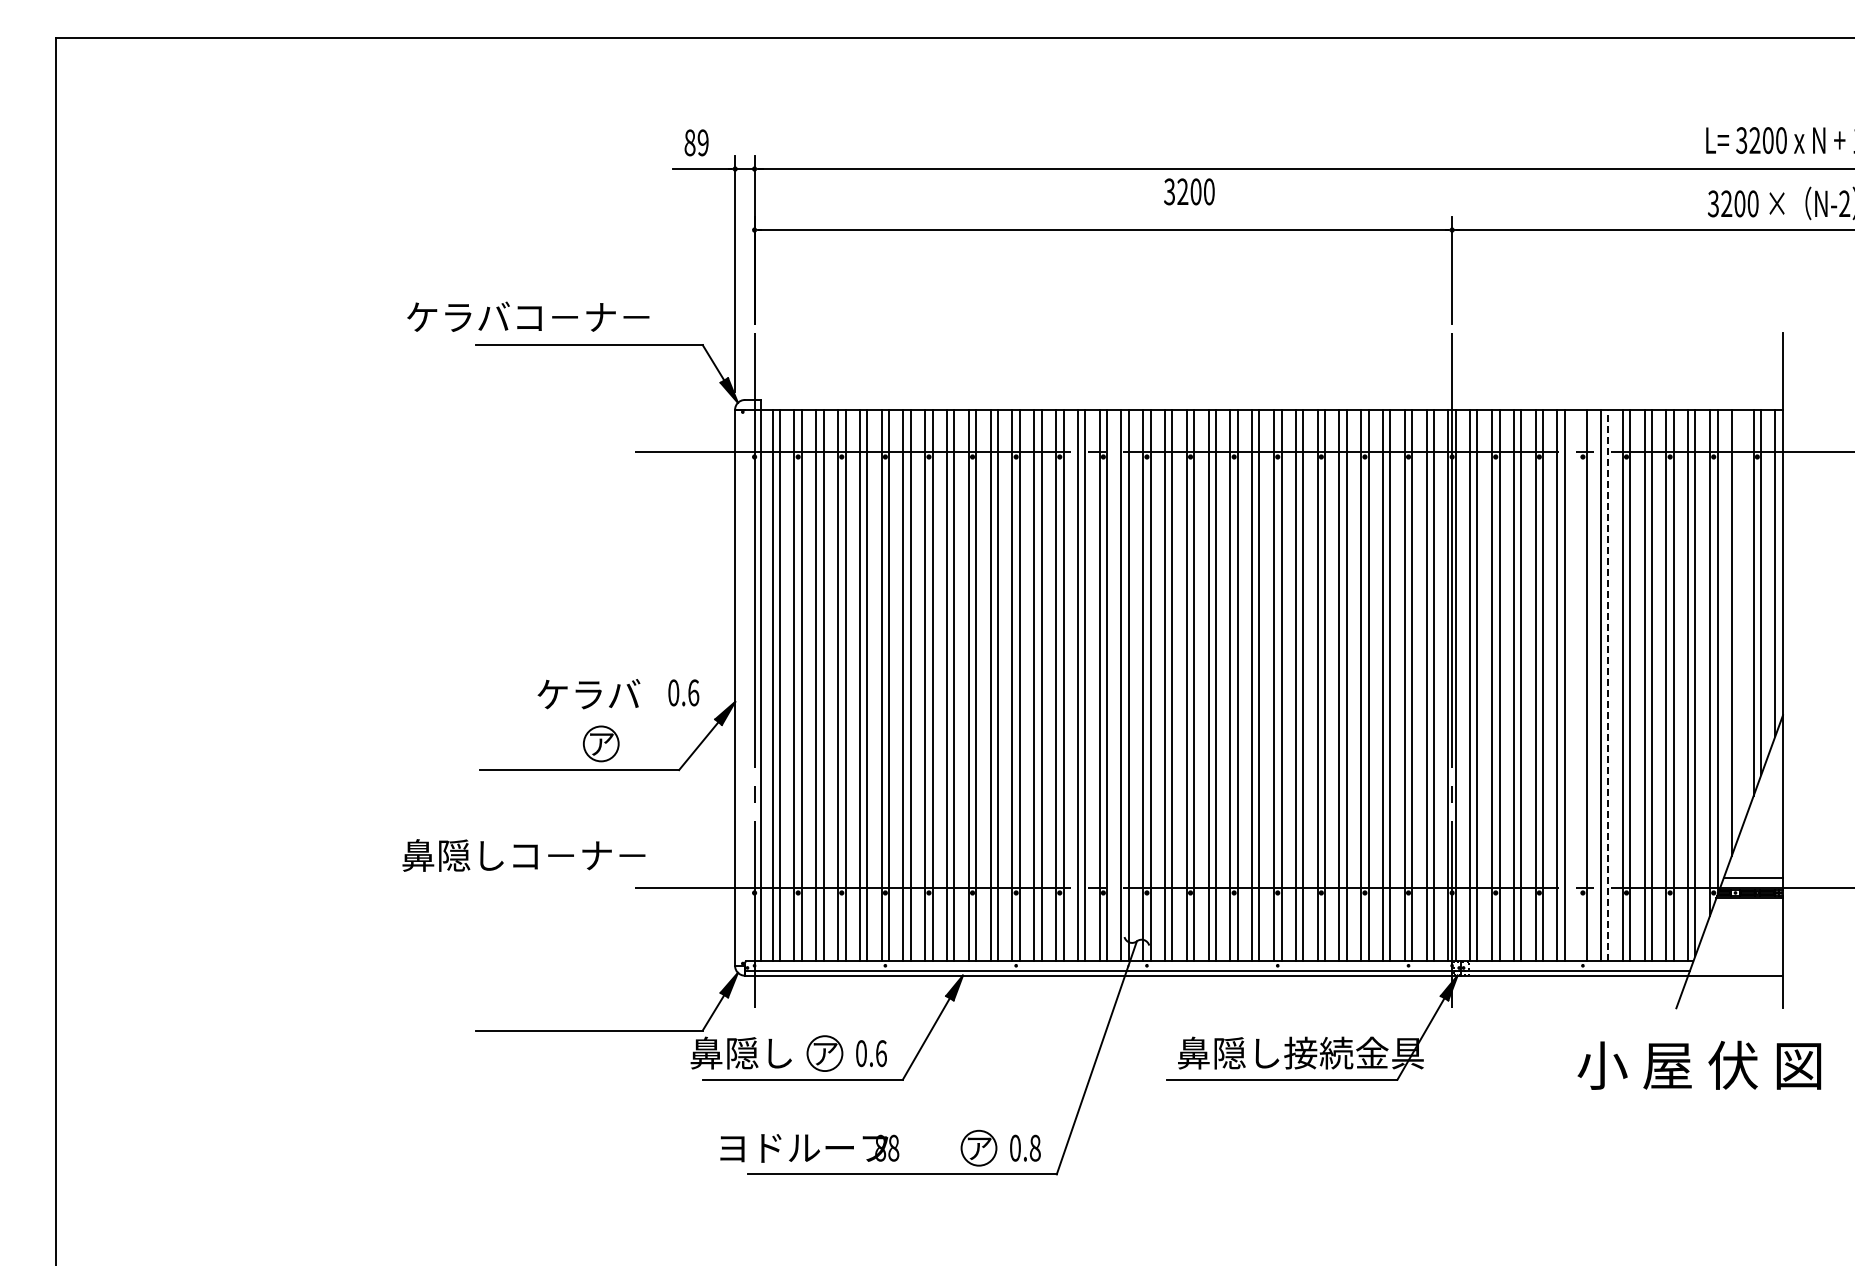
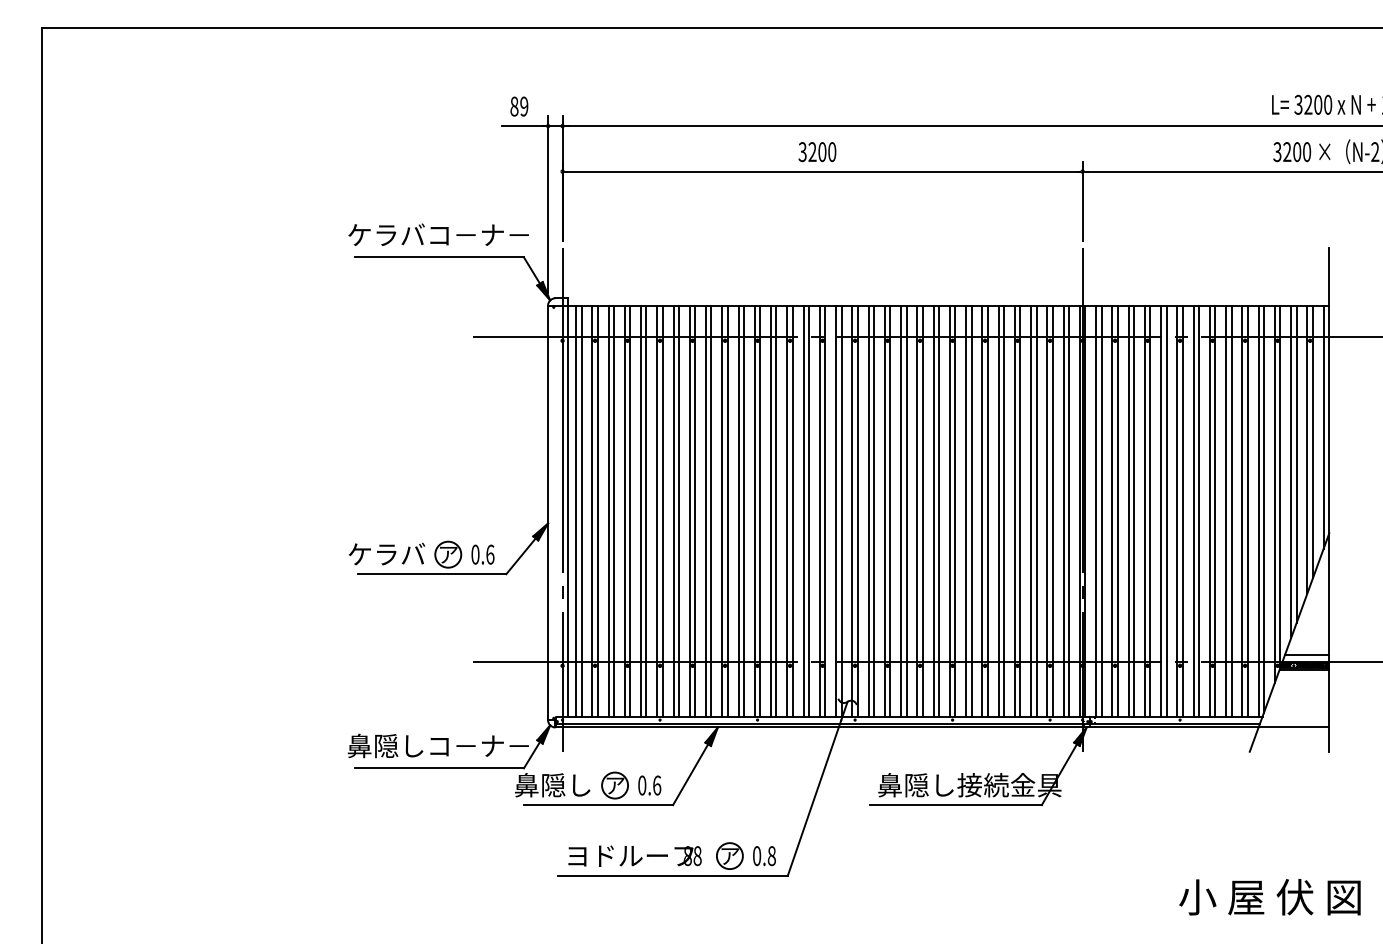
text: (1189, 191) -> (817, 151), moved
text: (528, 316) -> (438, 234), moved
line: (1739, 622) -> (1296, 464), added
line: (1579, 685) -> (1177, 511), added
line: (1608, 685) -> (1199, 511), dashed -> solid
text: (683, 692) -> (482, 554), moved
text: (588, 694) -> (386, 554), moved
text: (523, 855) -> (438, 745), moved
text: (1699, 1064) -> (1270, 896), moved
text: (809, 1148) -> (634, 856), moved

